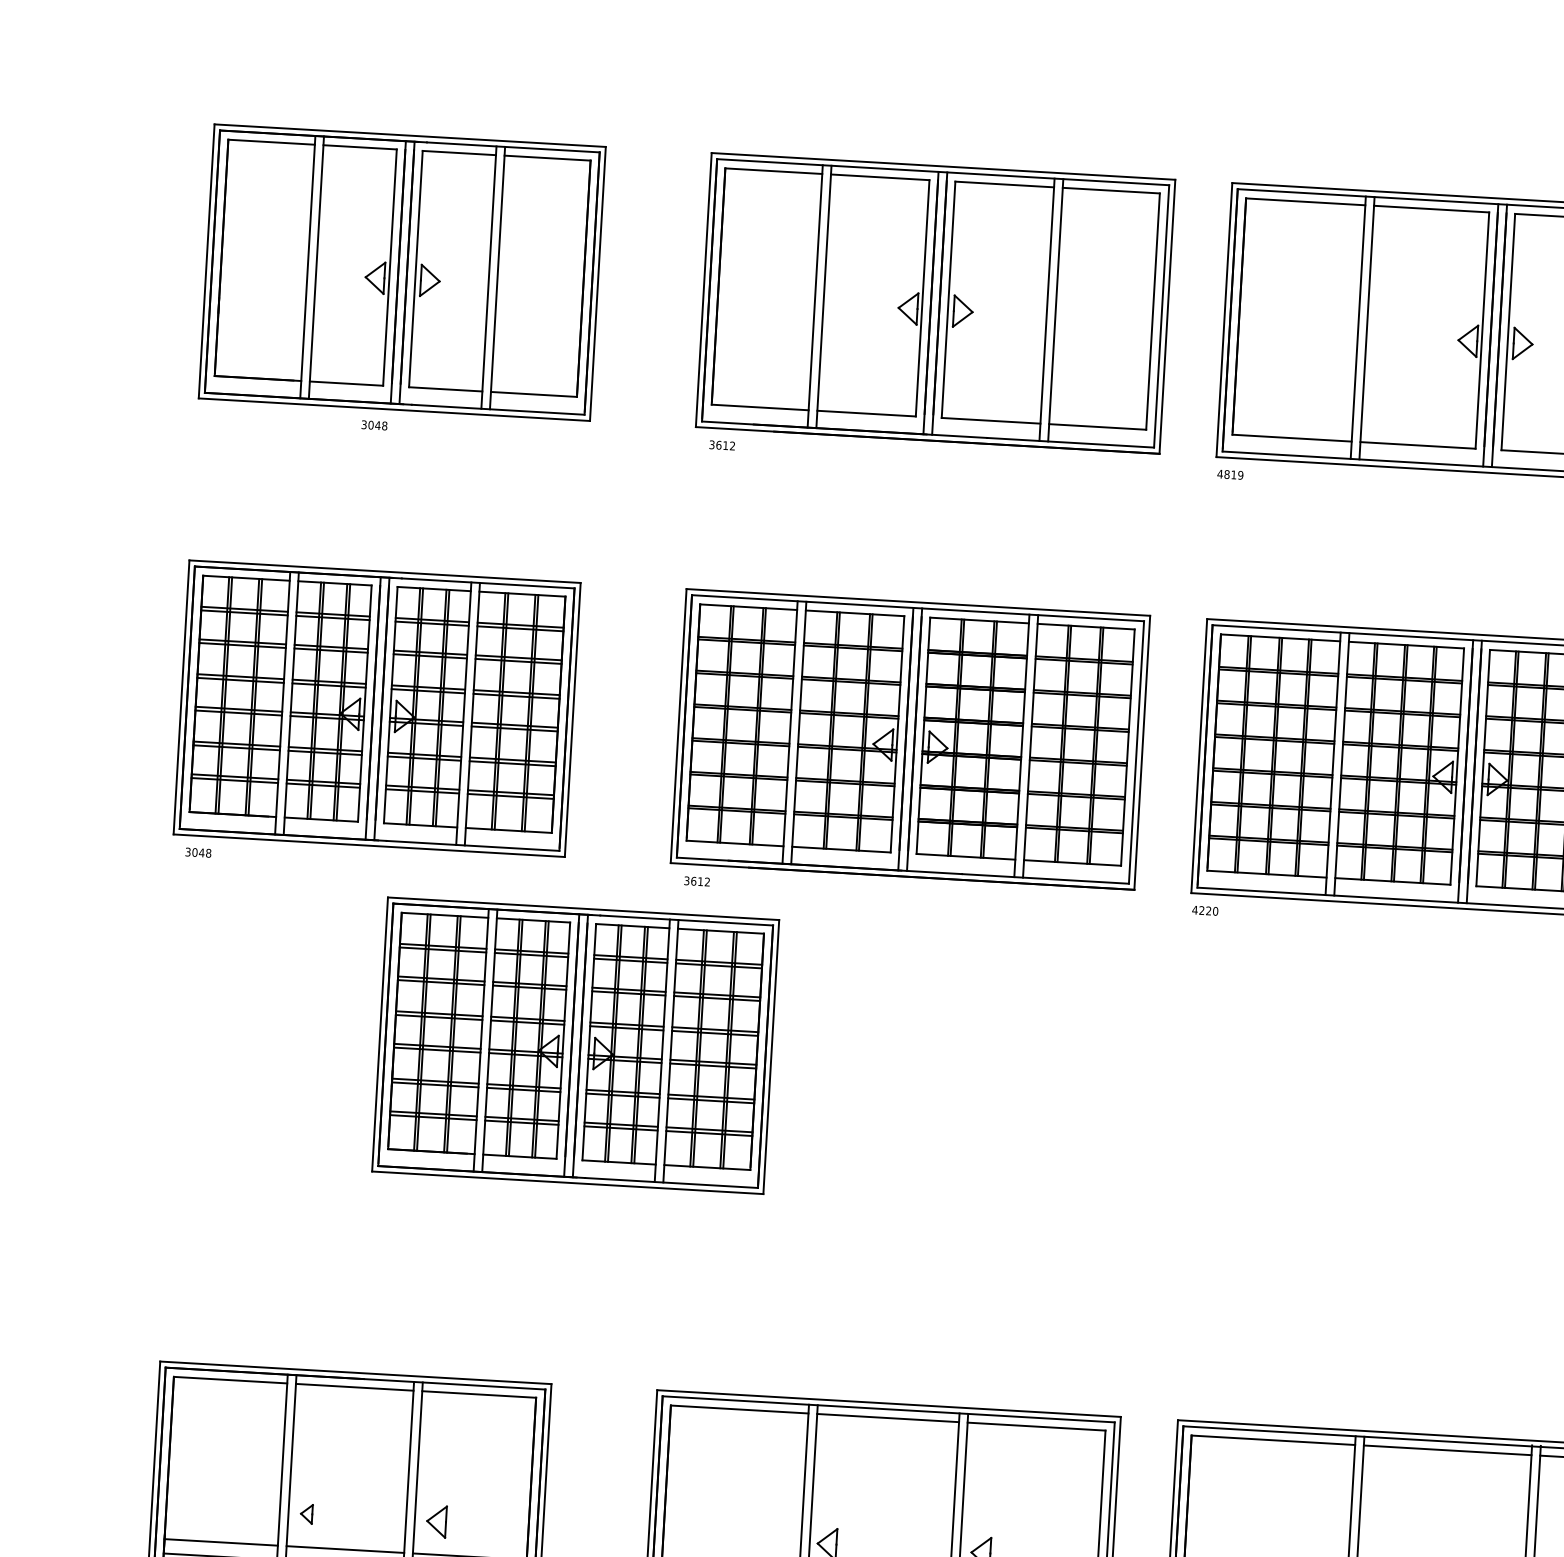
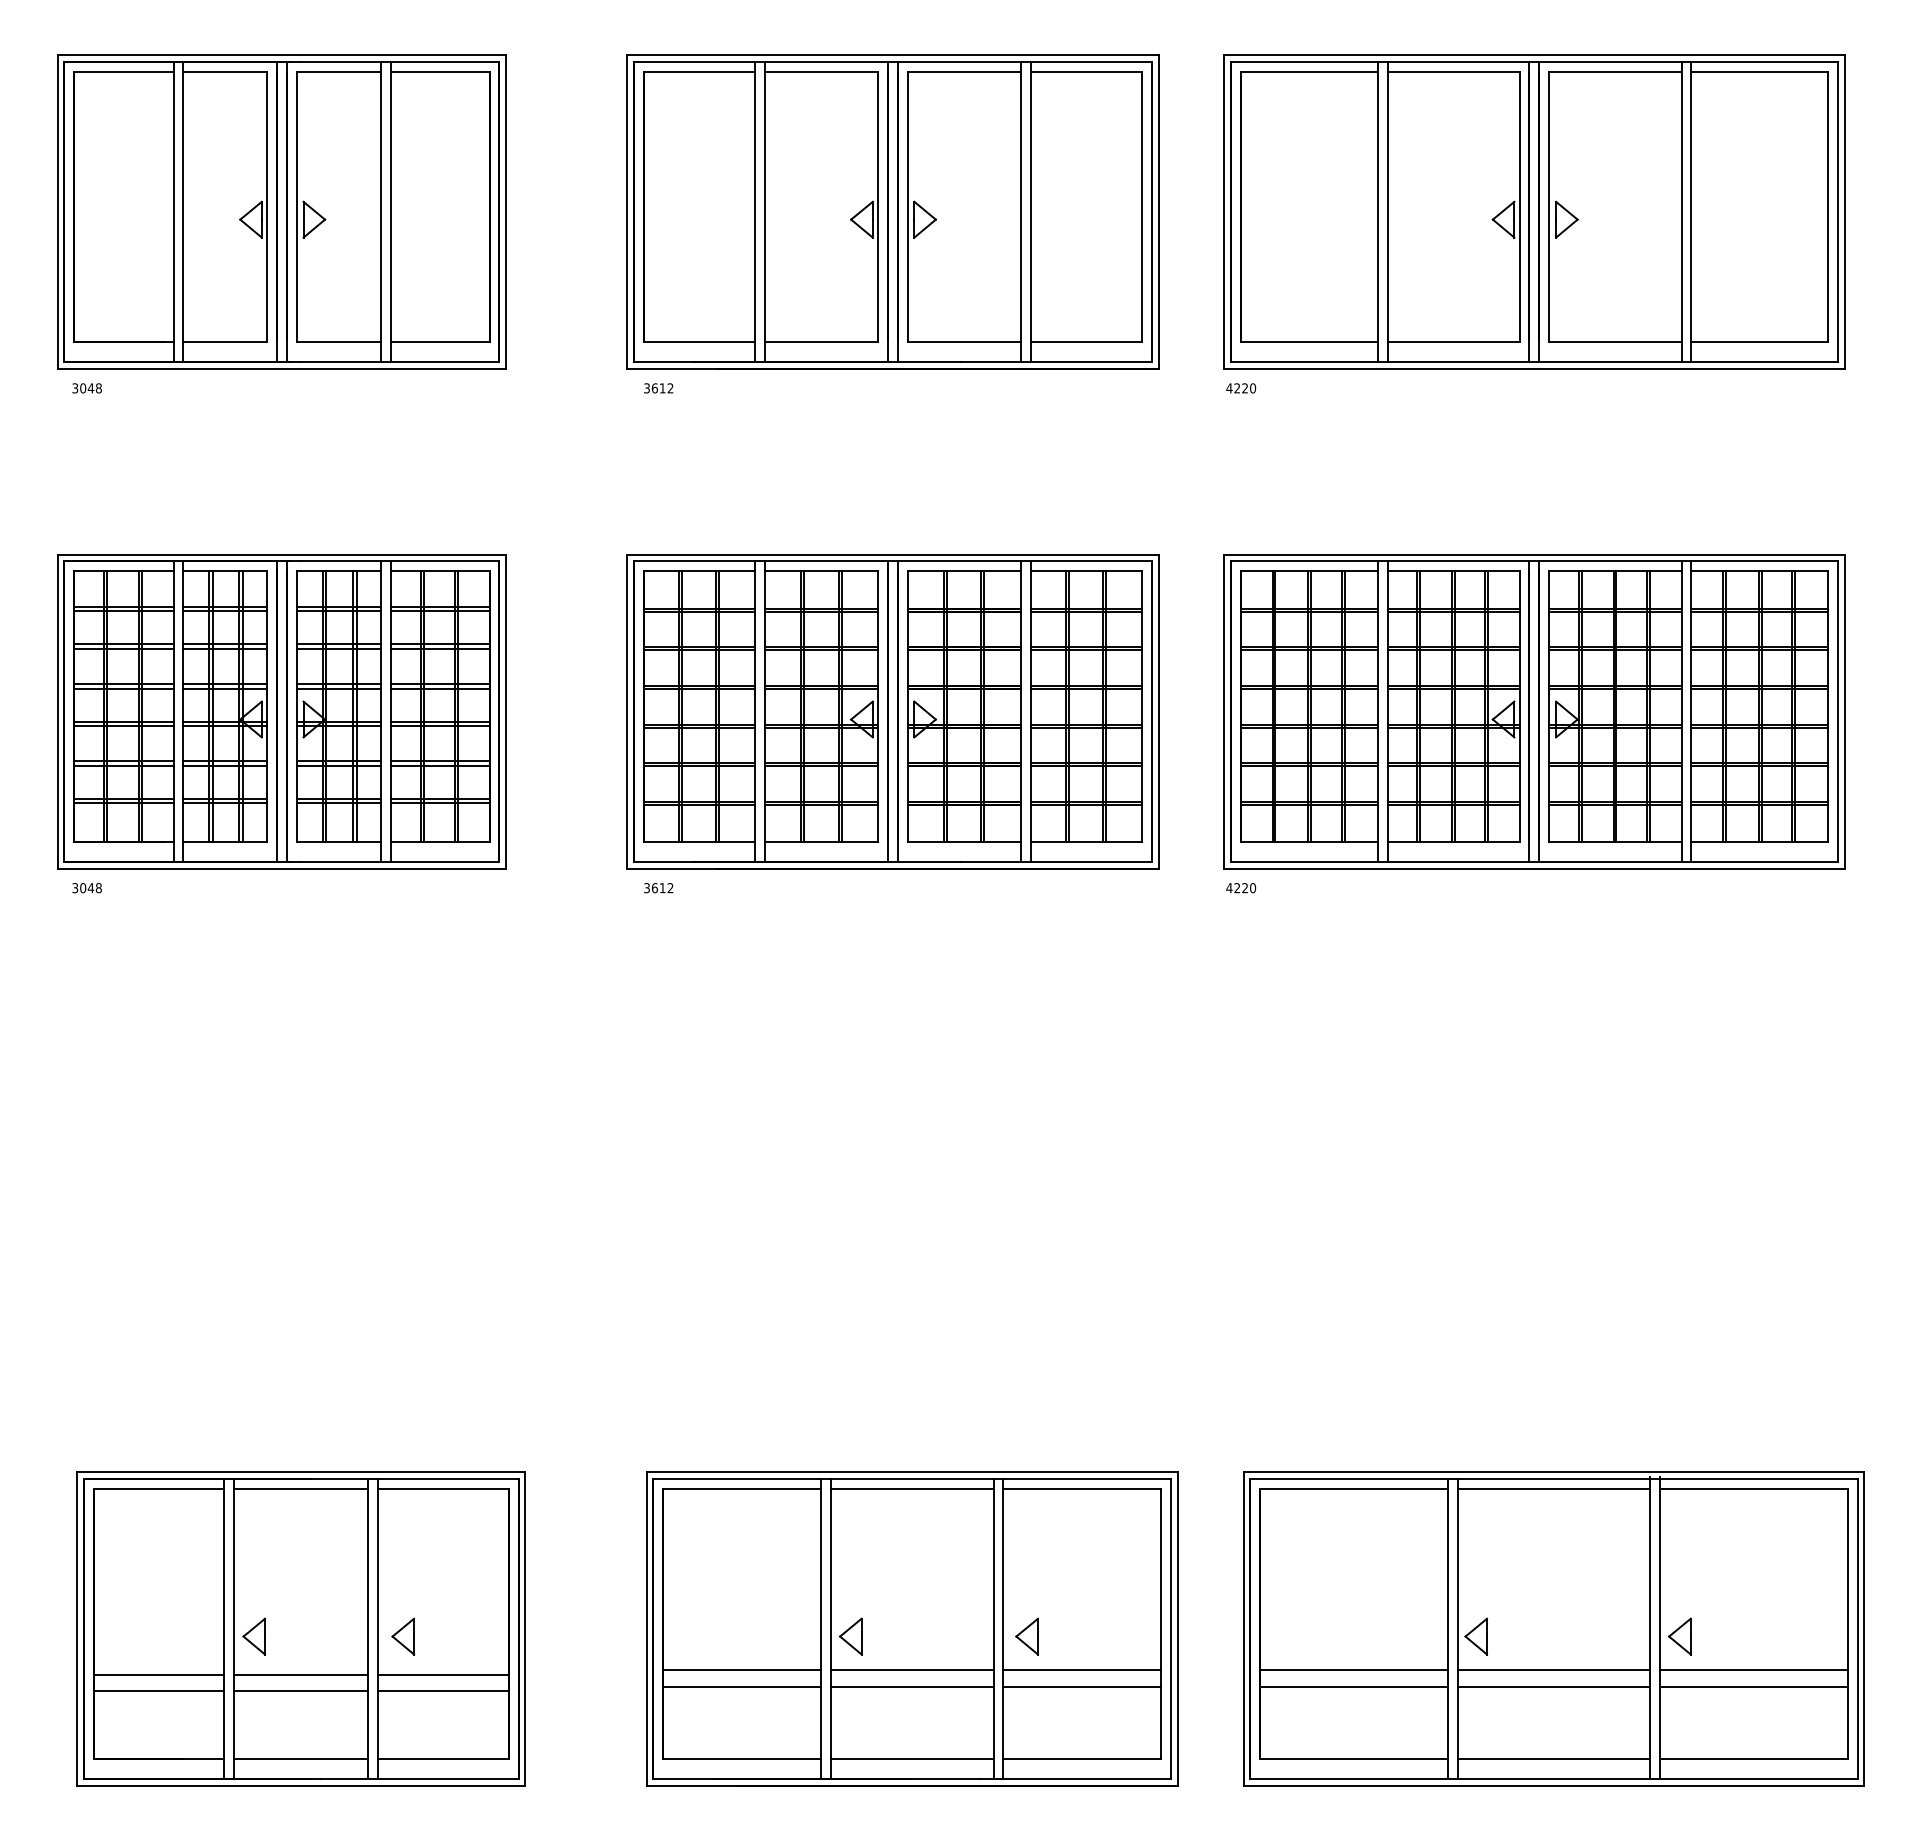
text: (373, 425) -> (86, 388), moved
text: (1233, 475) -> (1244, 388), 4819 -> 4220
part: (575, 1045) -> (530, 1083), removed
part: (306, 1514) -> (254, 1636), size x1.67

